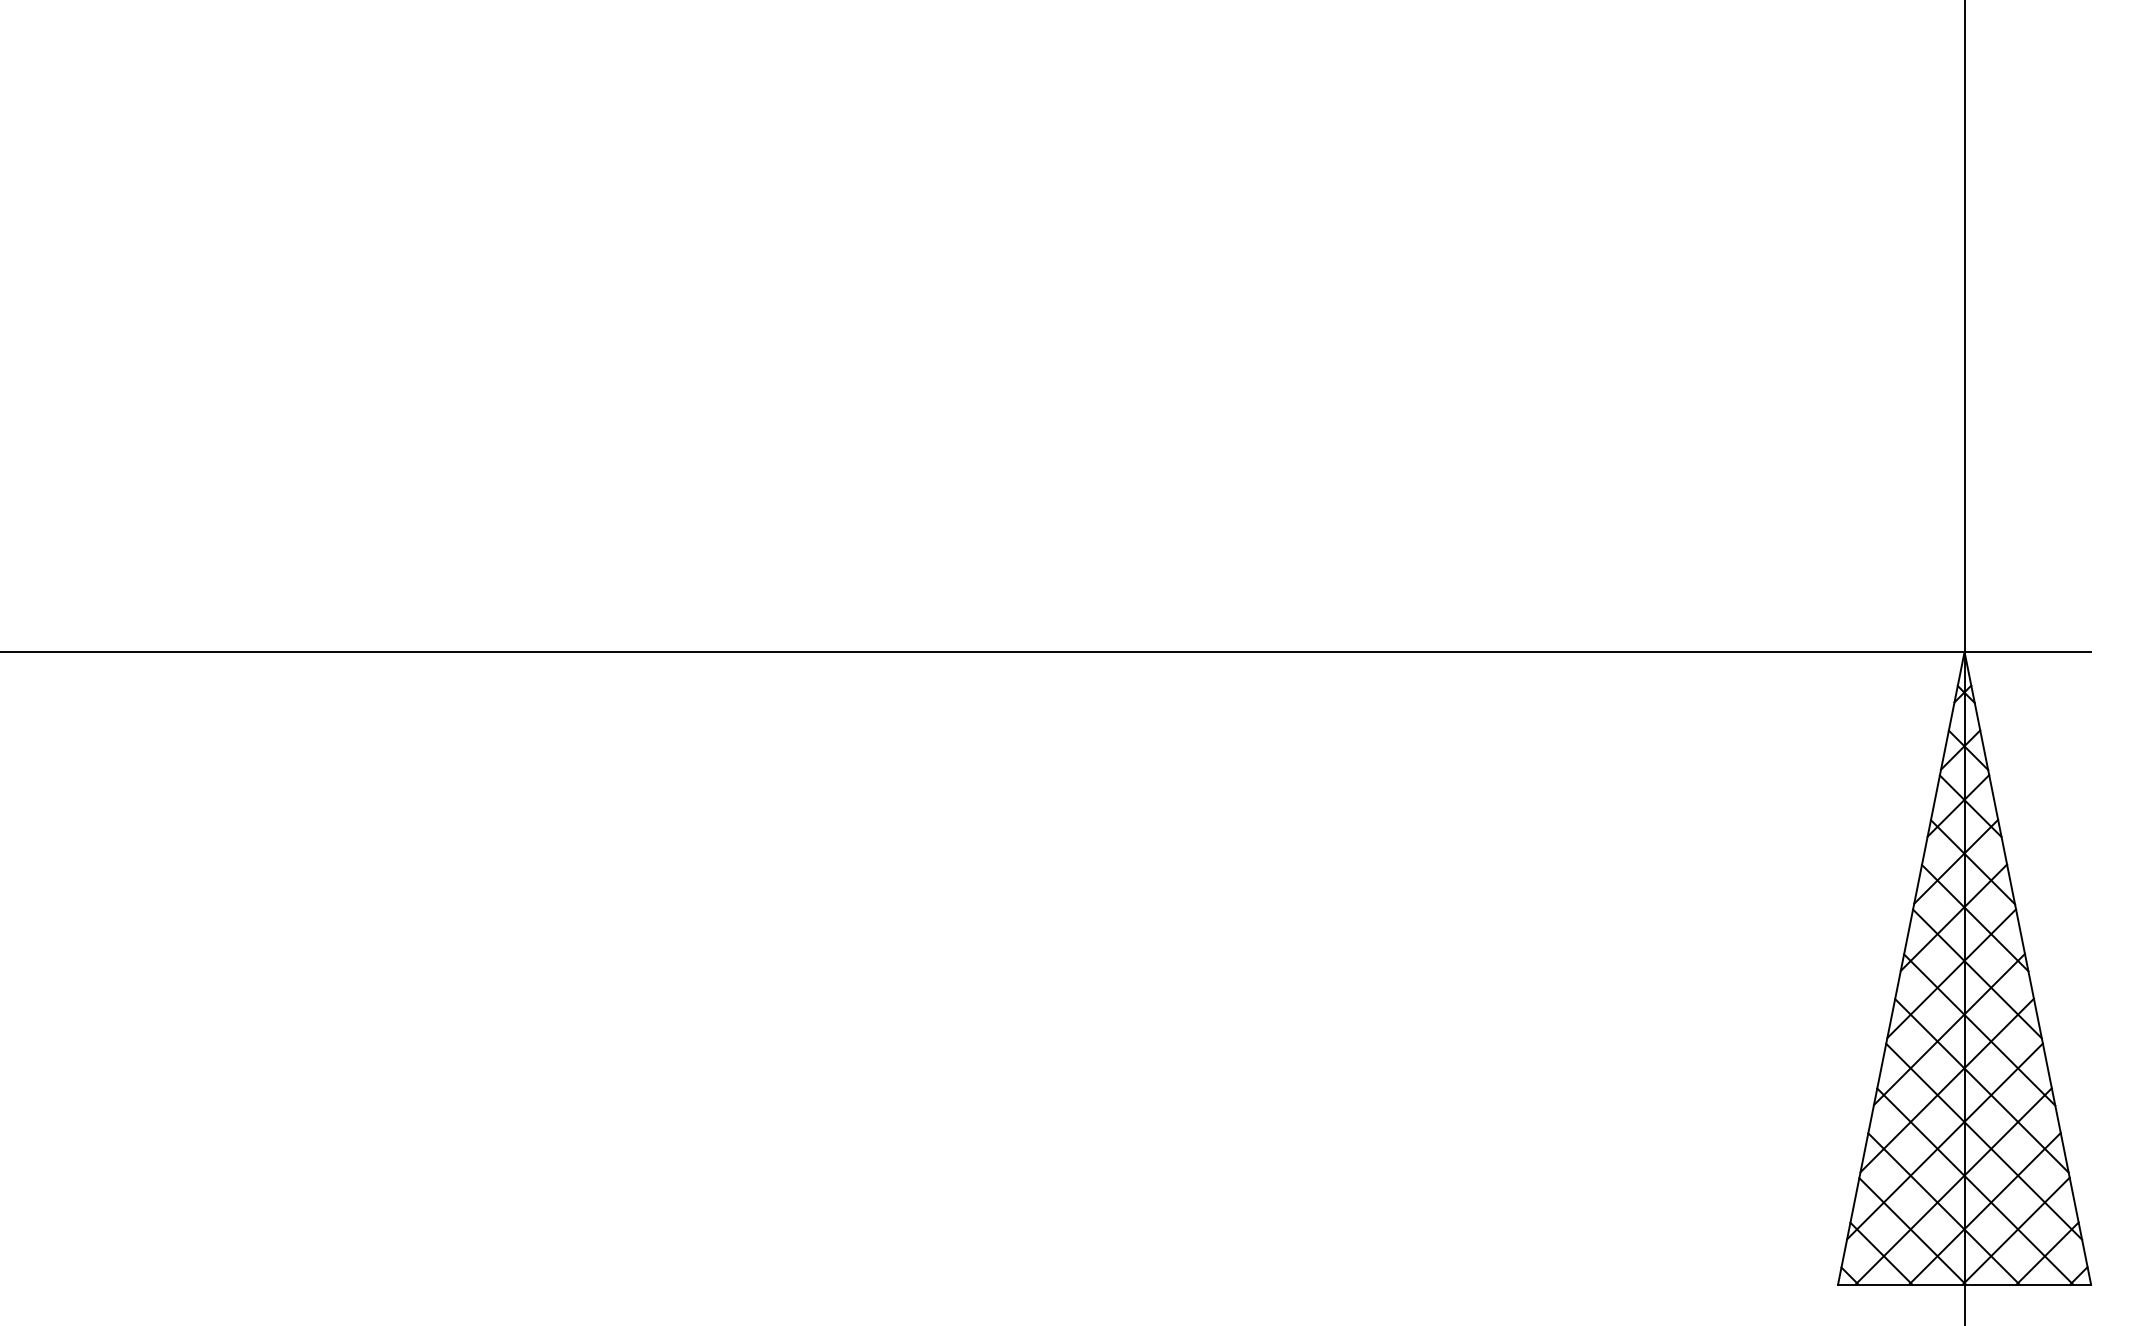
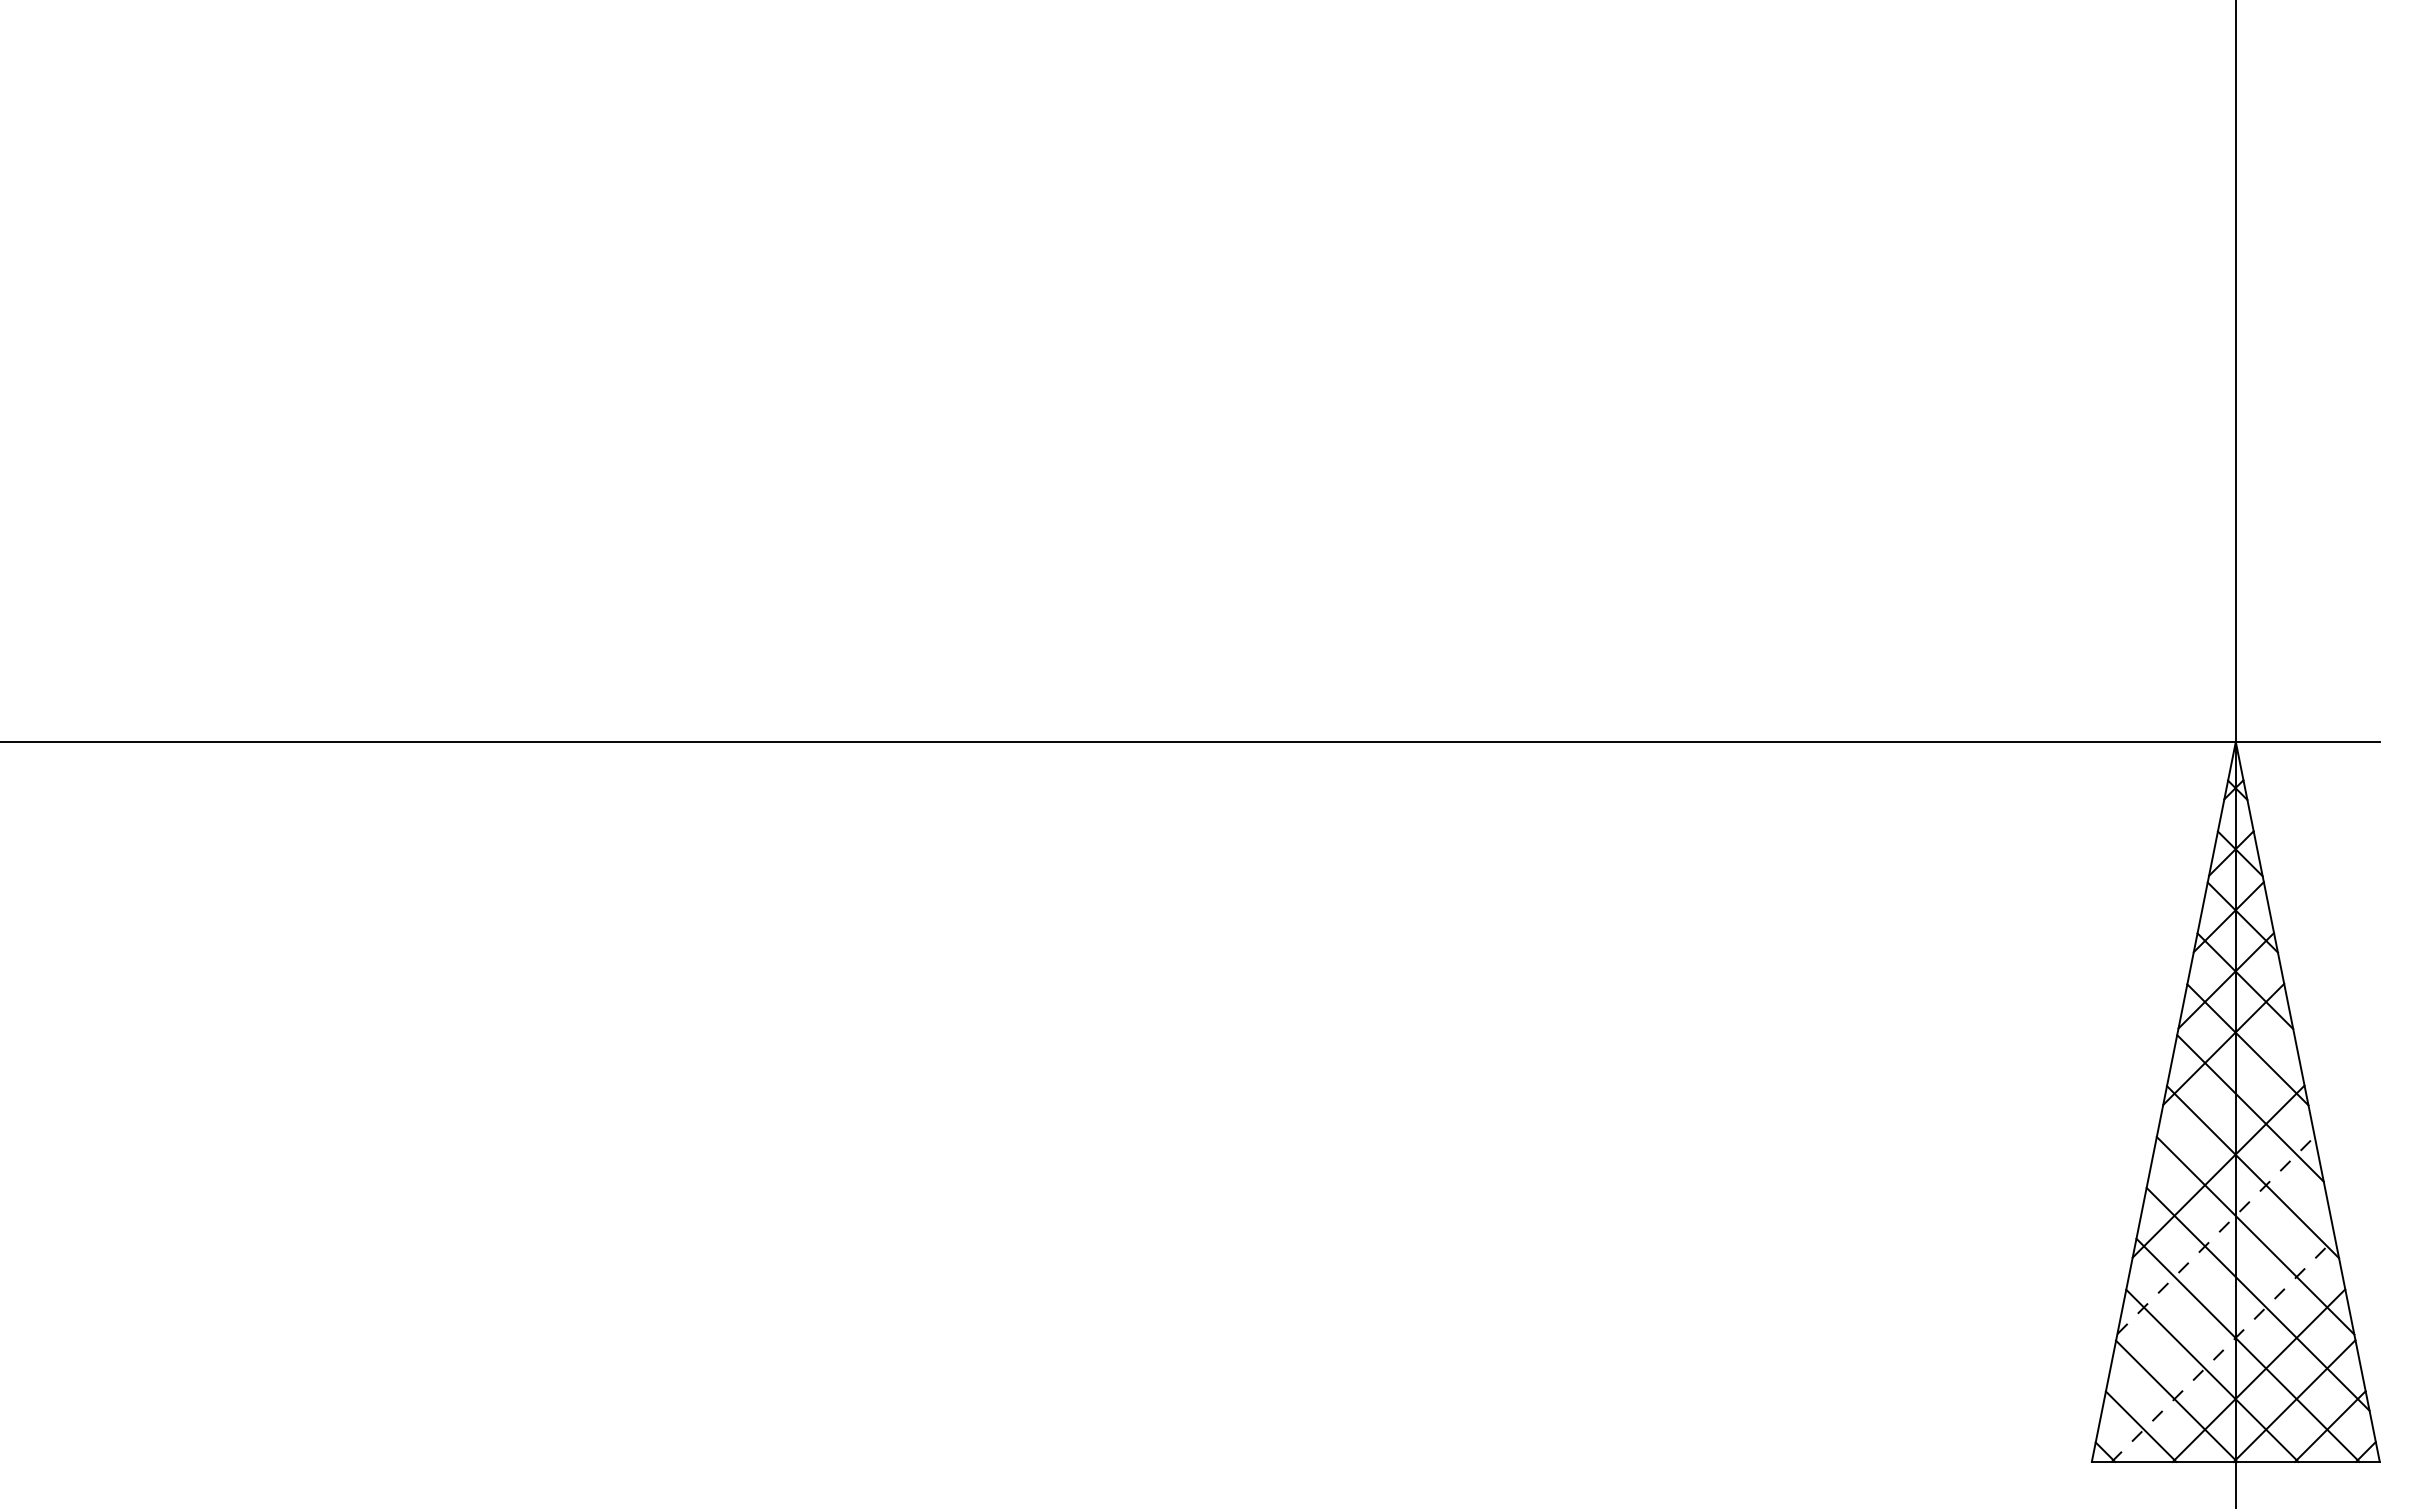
line: (1951, 973) -> (2220, 1107), removed
line: (1947, 1085) -> (2216, 1235), solid -> dashed
line: (1944, 1141) -> (2213, 1298), removed
line: (1953, 1185) -> (2223, 1349), solid -> dashed

